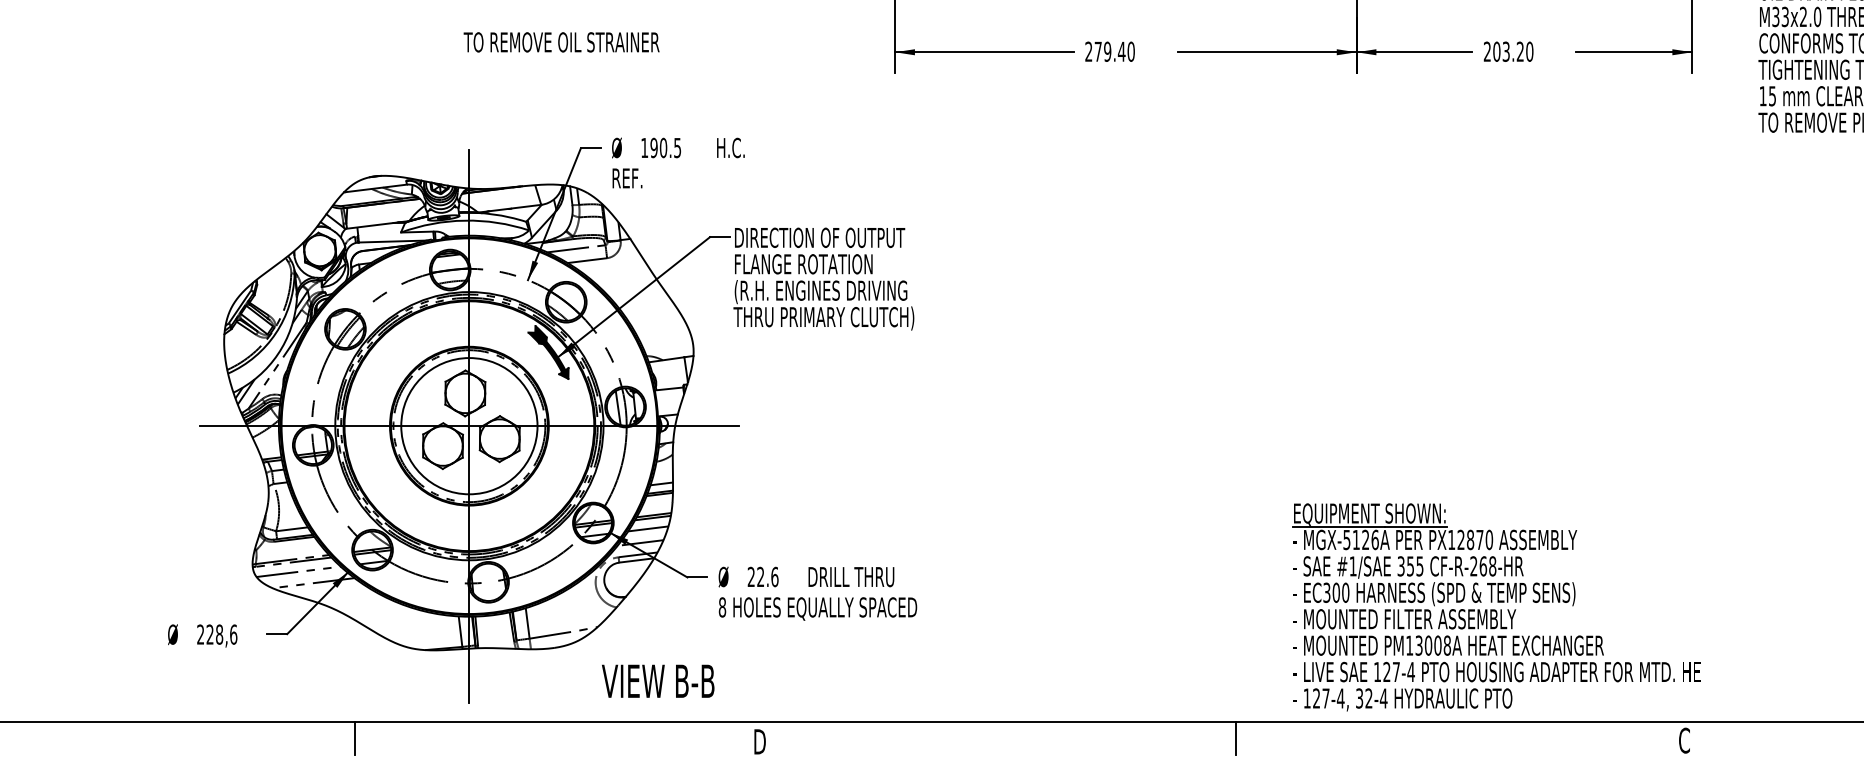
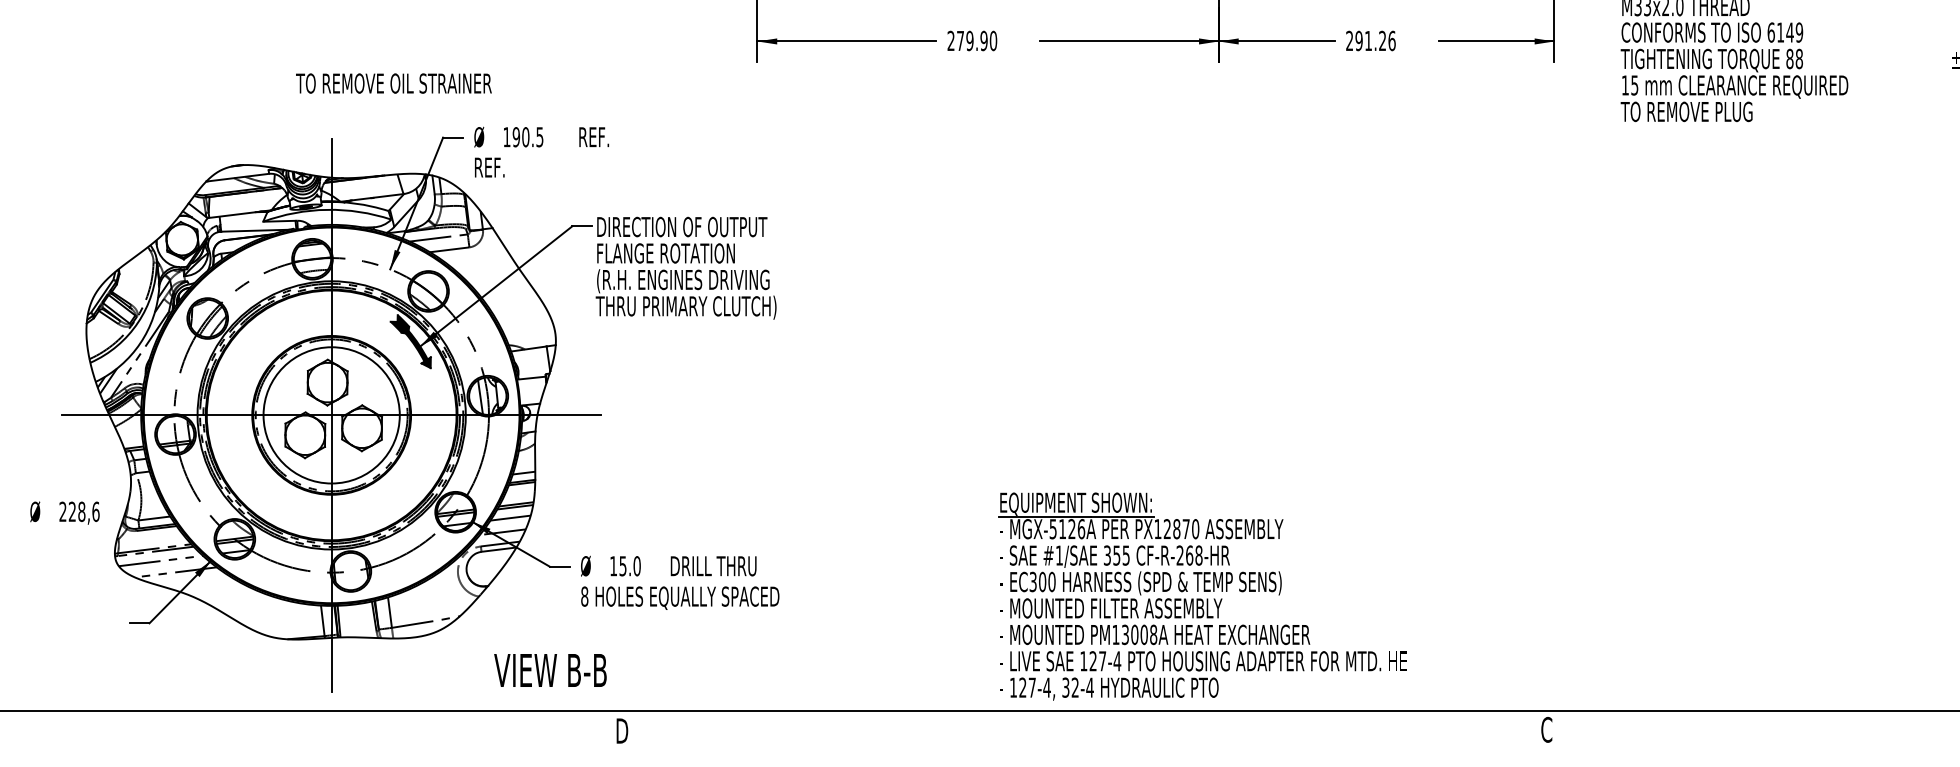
text: (561, 42) -> (393, 83), moved
text: (1121, 51) -> (983, 40), 279.40 -> 279.90
text: (1513, 51) -> (1375, 40), 203.20 -> 291.26
text: (732, 148) -> (594, 137), H.C. -> REF.
text: (763, 577) -> (625, 566), 22.6 -> 15.0
part: (1496, 607) -> (1202, 596), moved
text: (202, 635) -> (64, 512), moved
text: (658, 681) -> (550, 670), moved
line: (355, 737) -> (217, 726), removed
line: (1236, 737) -> (1098, 726), removed

